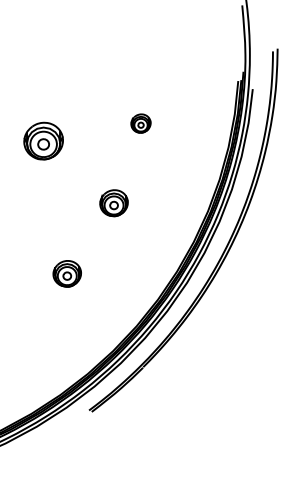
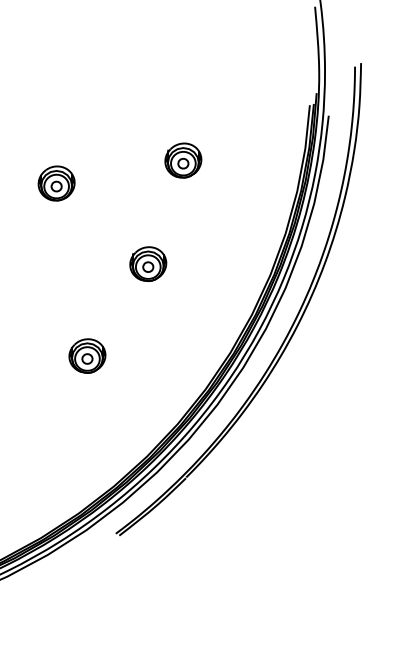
part: (140, 123) -> (182, 160), size x1.43
part: (43, 141) -> (56, 183), size x0.71

